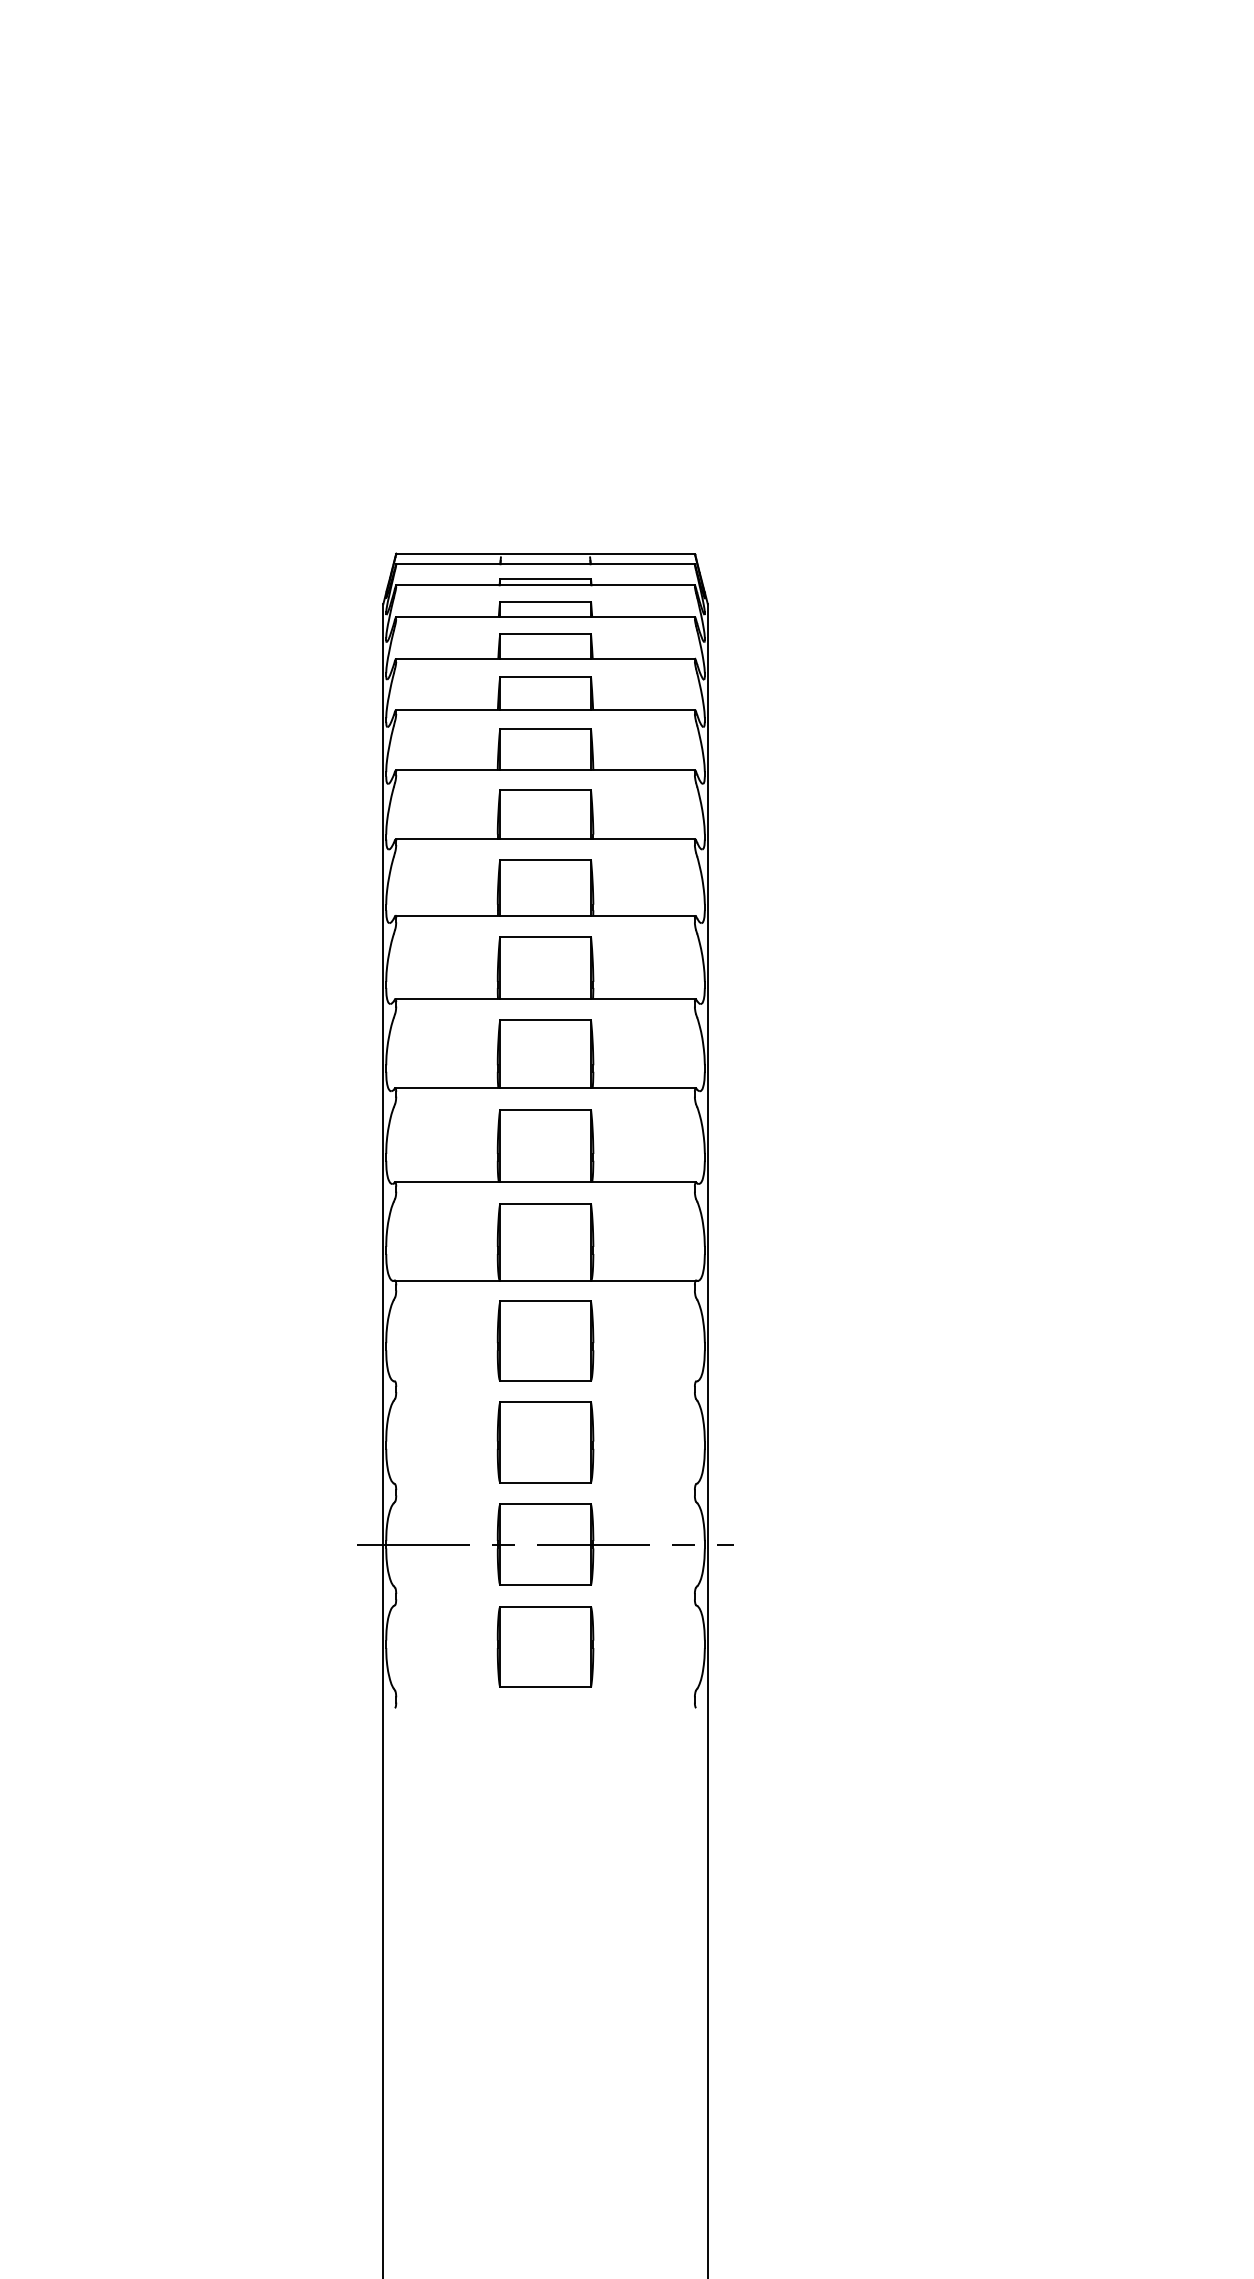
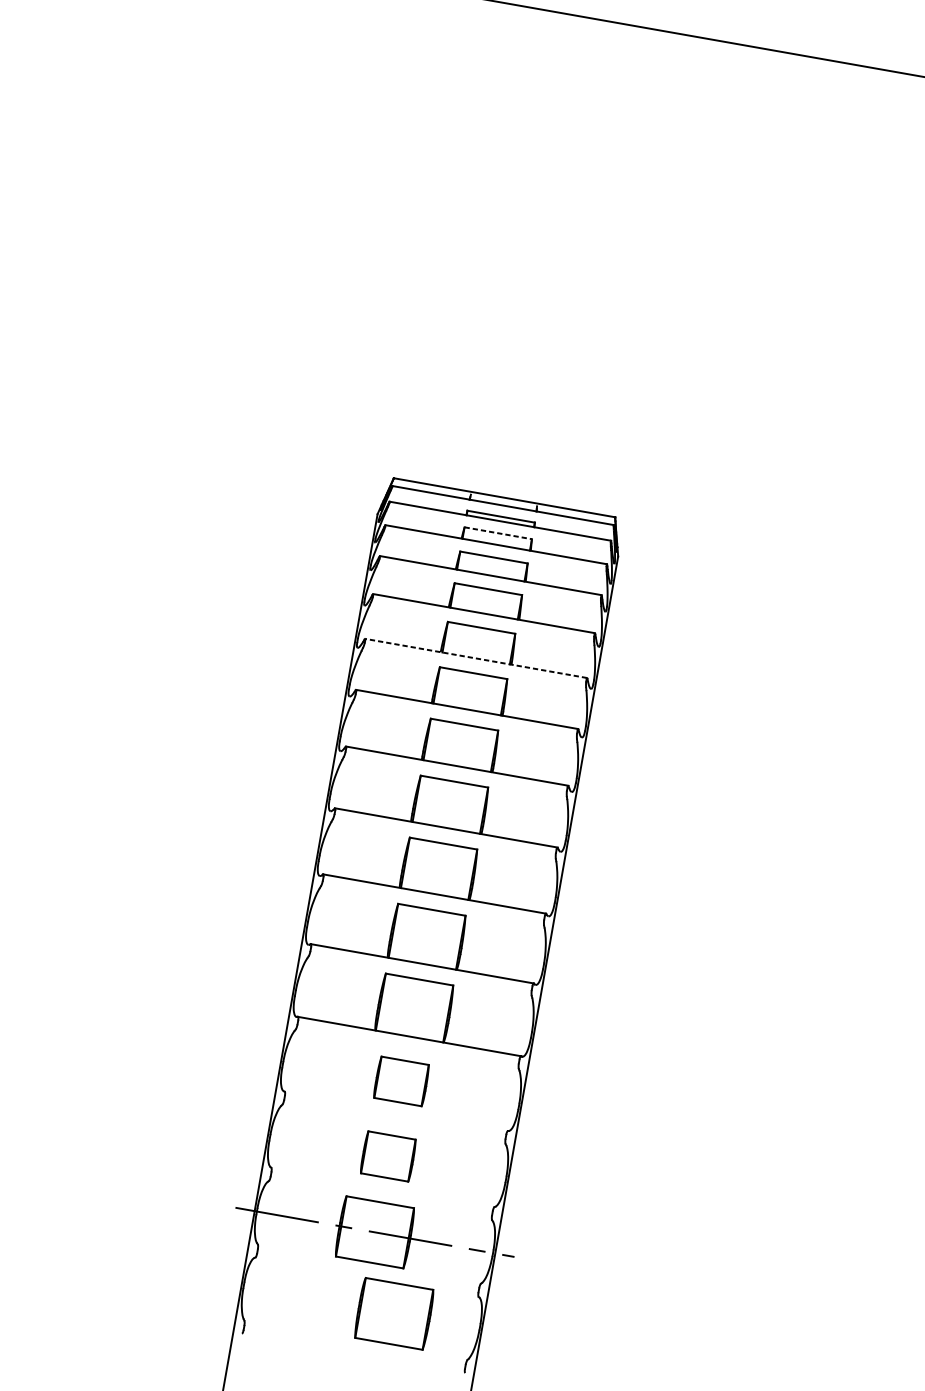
line: (546, 601) -> (498, 533), solid -> dashed
line: (545, 770) -> (476, 658), solid -> dashed
part: (545, 1340) -> (401, 1080), size x0.7
part: (545, 1442) -> (388, 1156), size x0.7
part: (545, 1646) -> (394, 1313), moved

